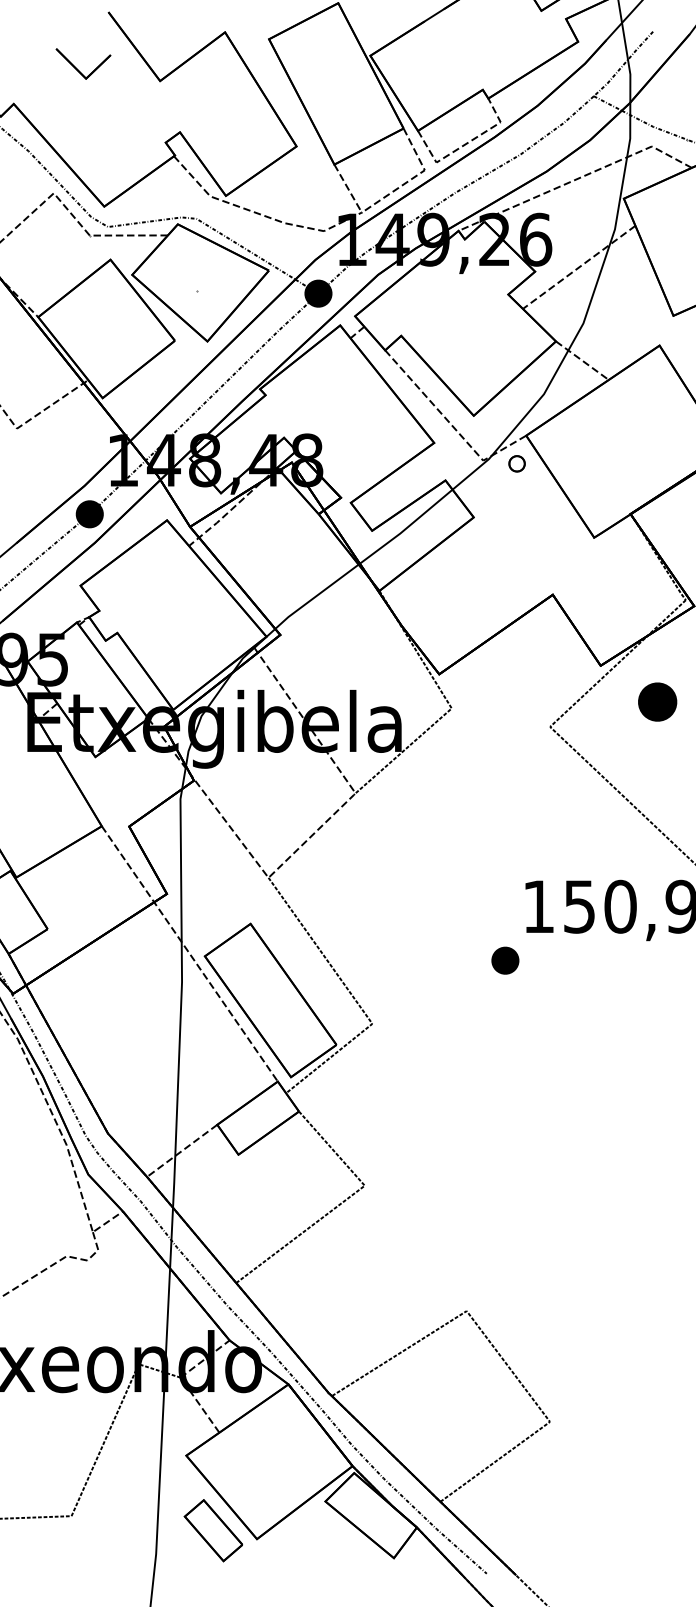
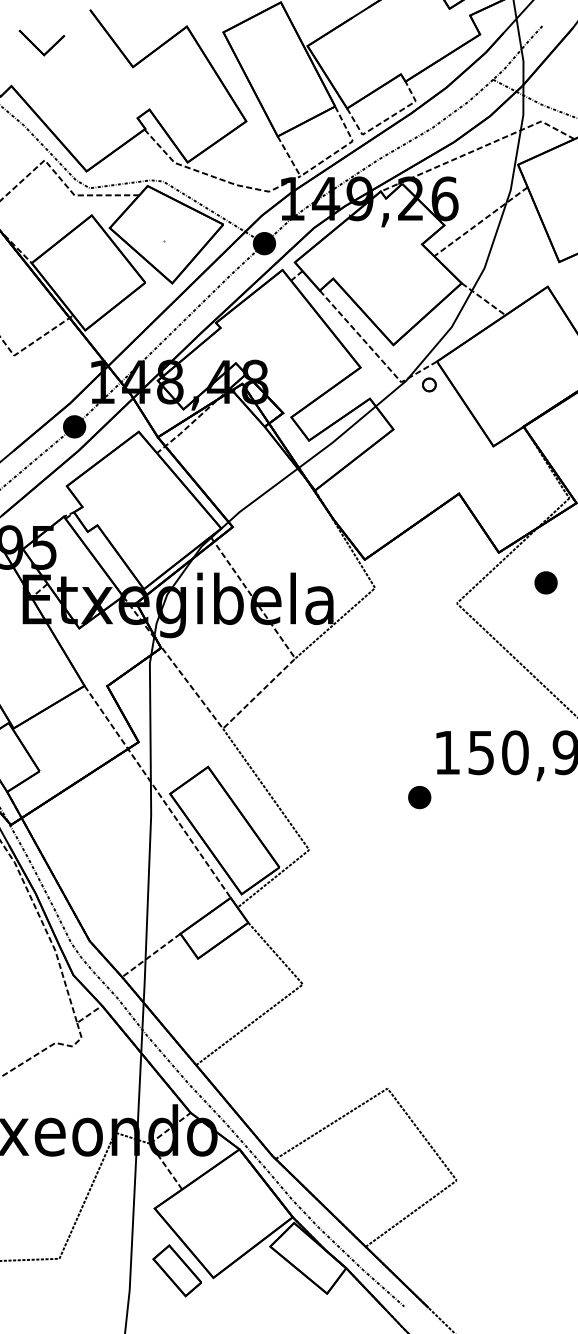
part: (77, 68) -> (36, 46), moved
part: (657, 702) -> (546, 583), size x0.71

